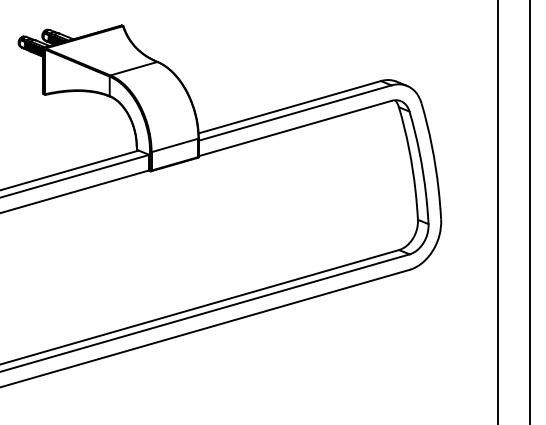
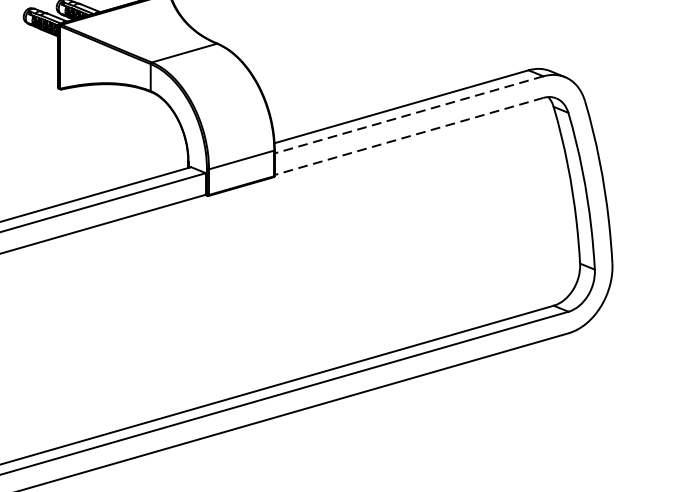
line: (294, 113) -> (408, 115), solid -> dashed
line: (294, 128) -> (408, 136), solid -> dashed

